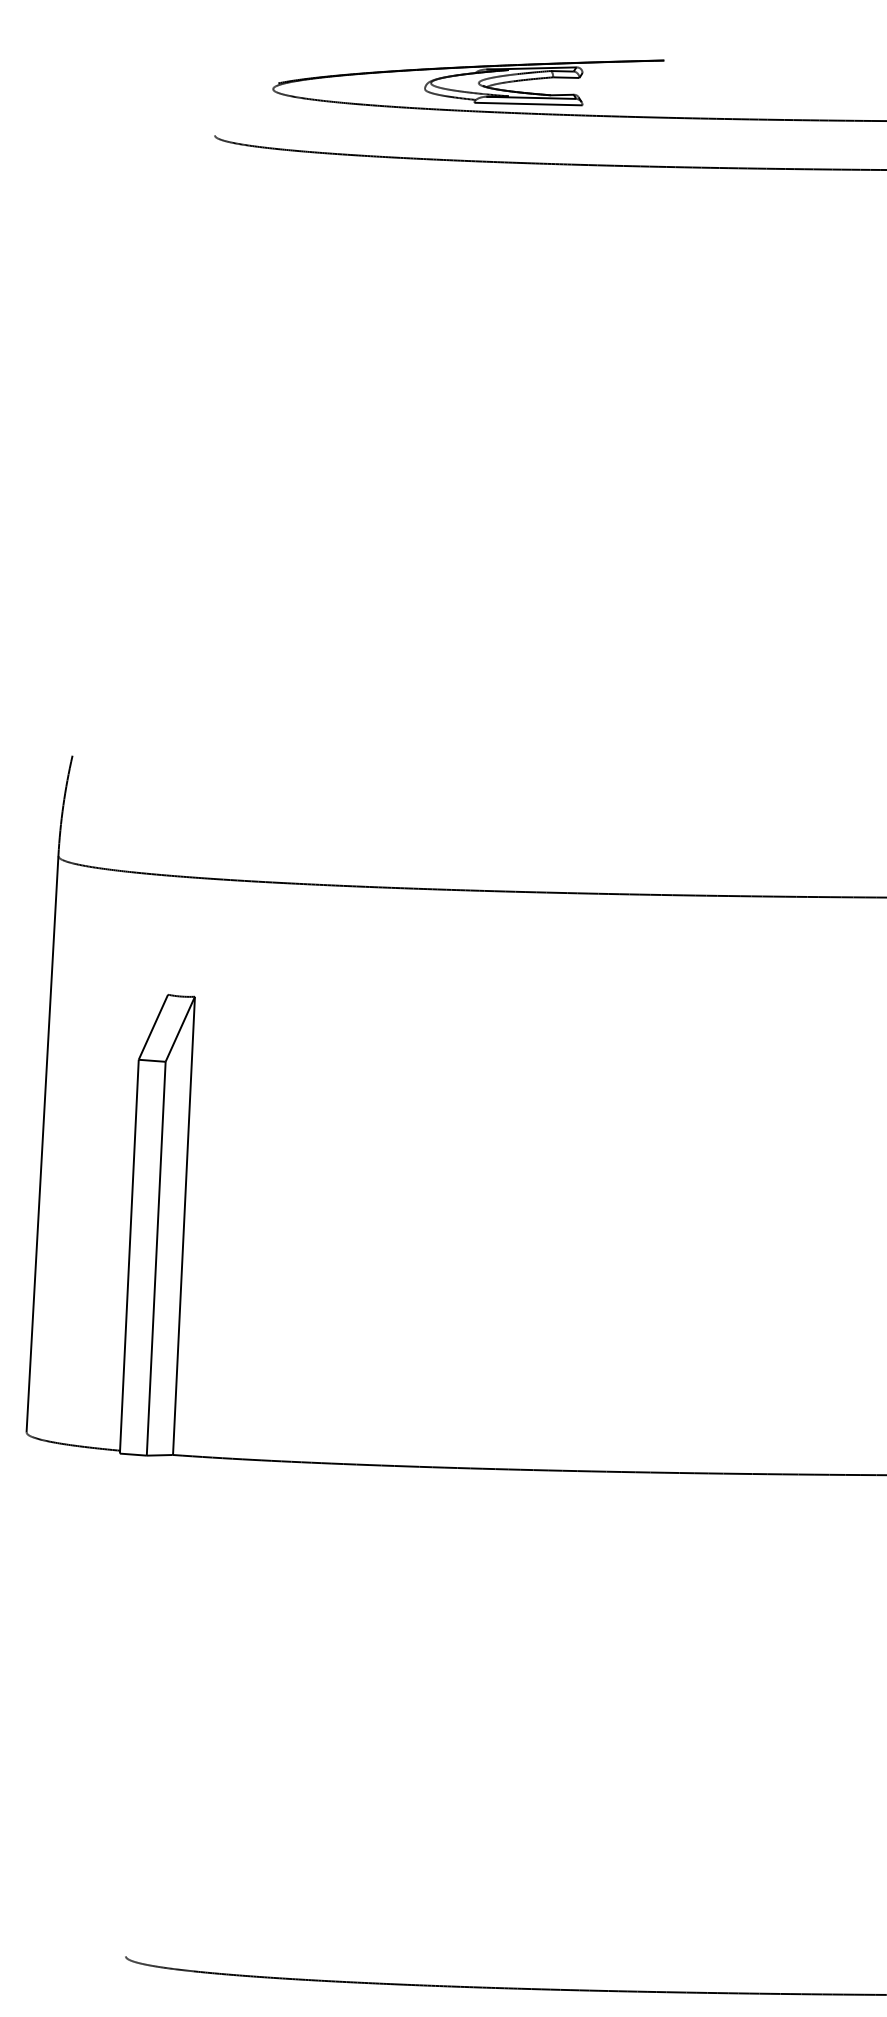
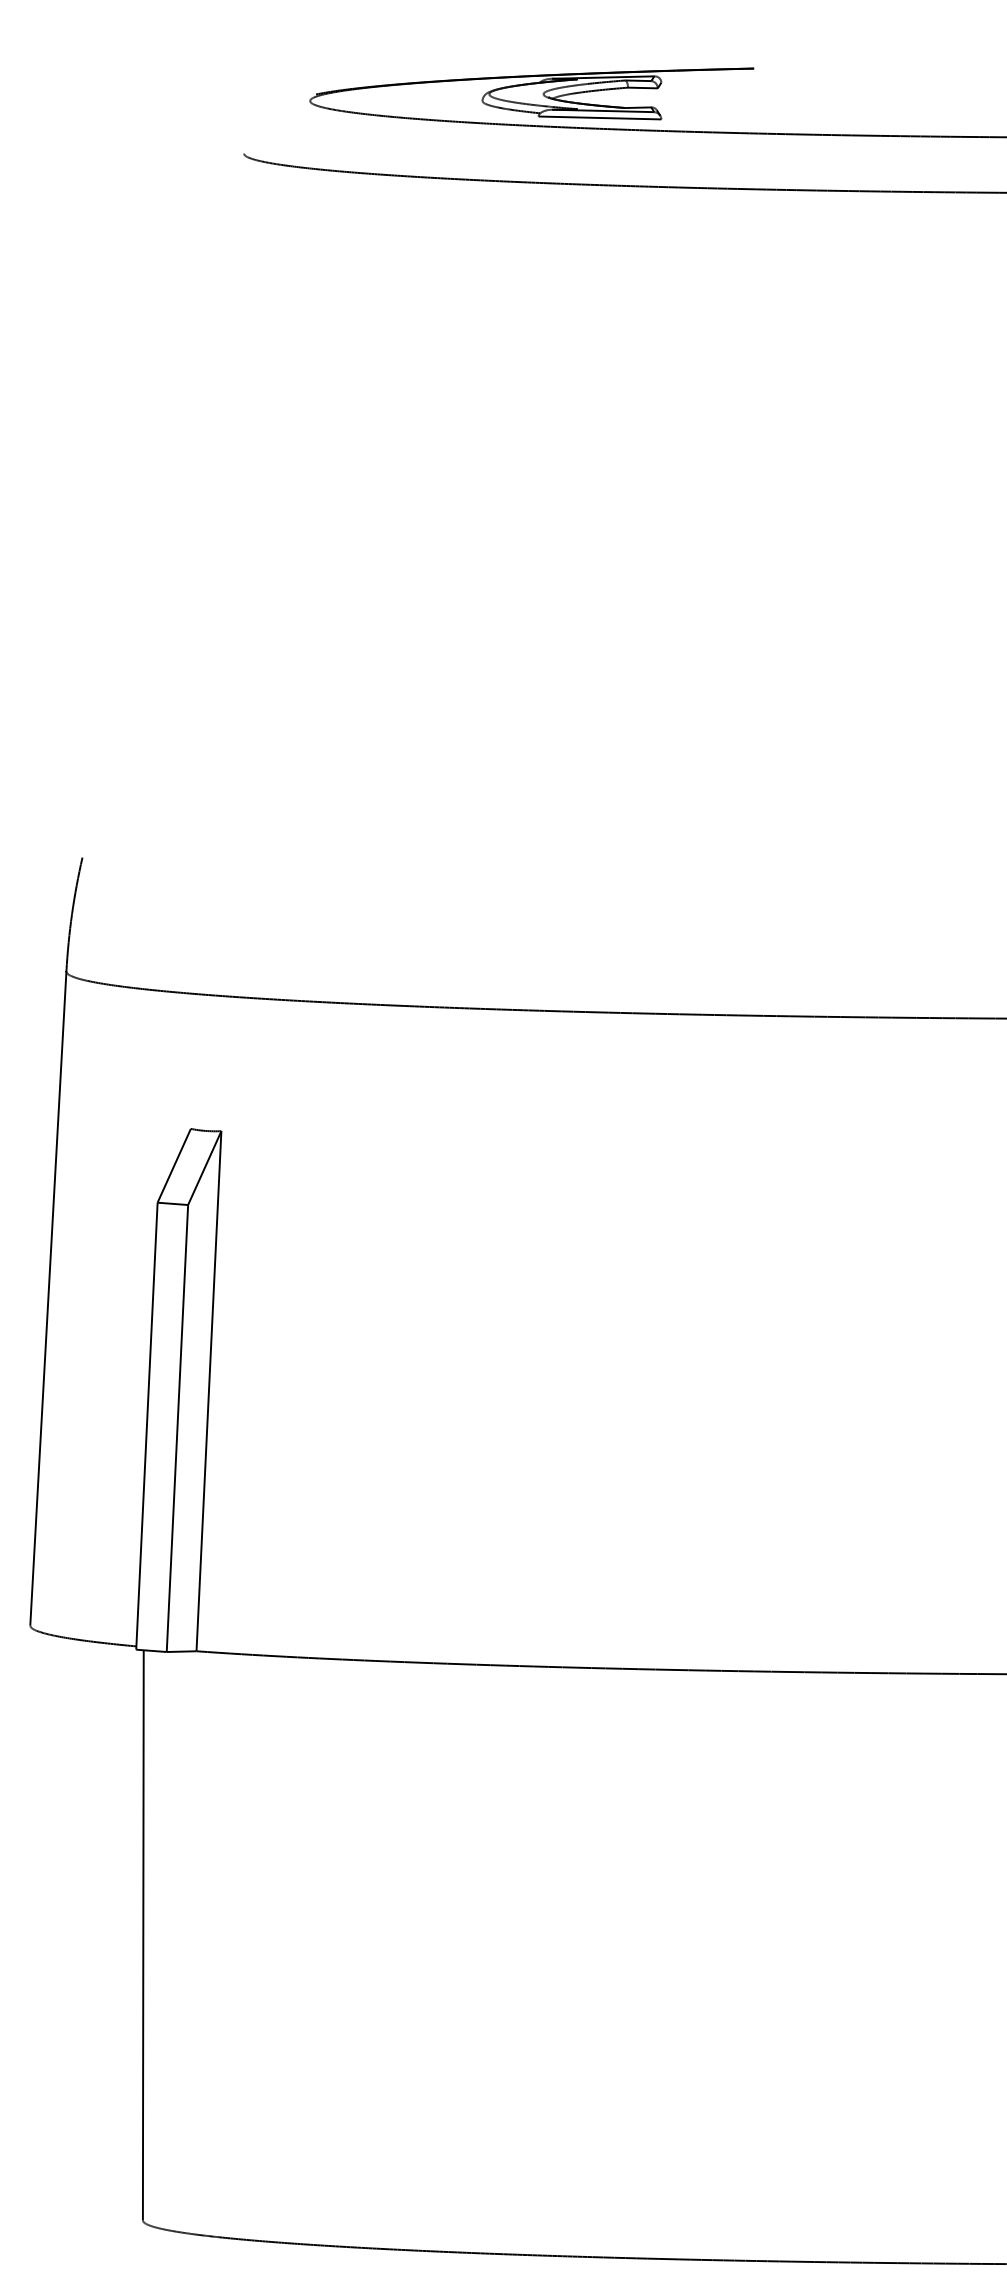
line: (125, 1705) -> (142, 1935), added

